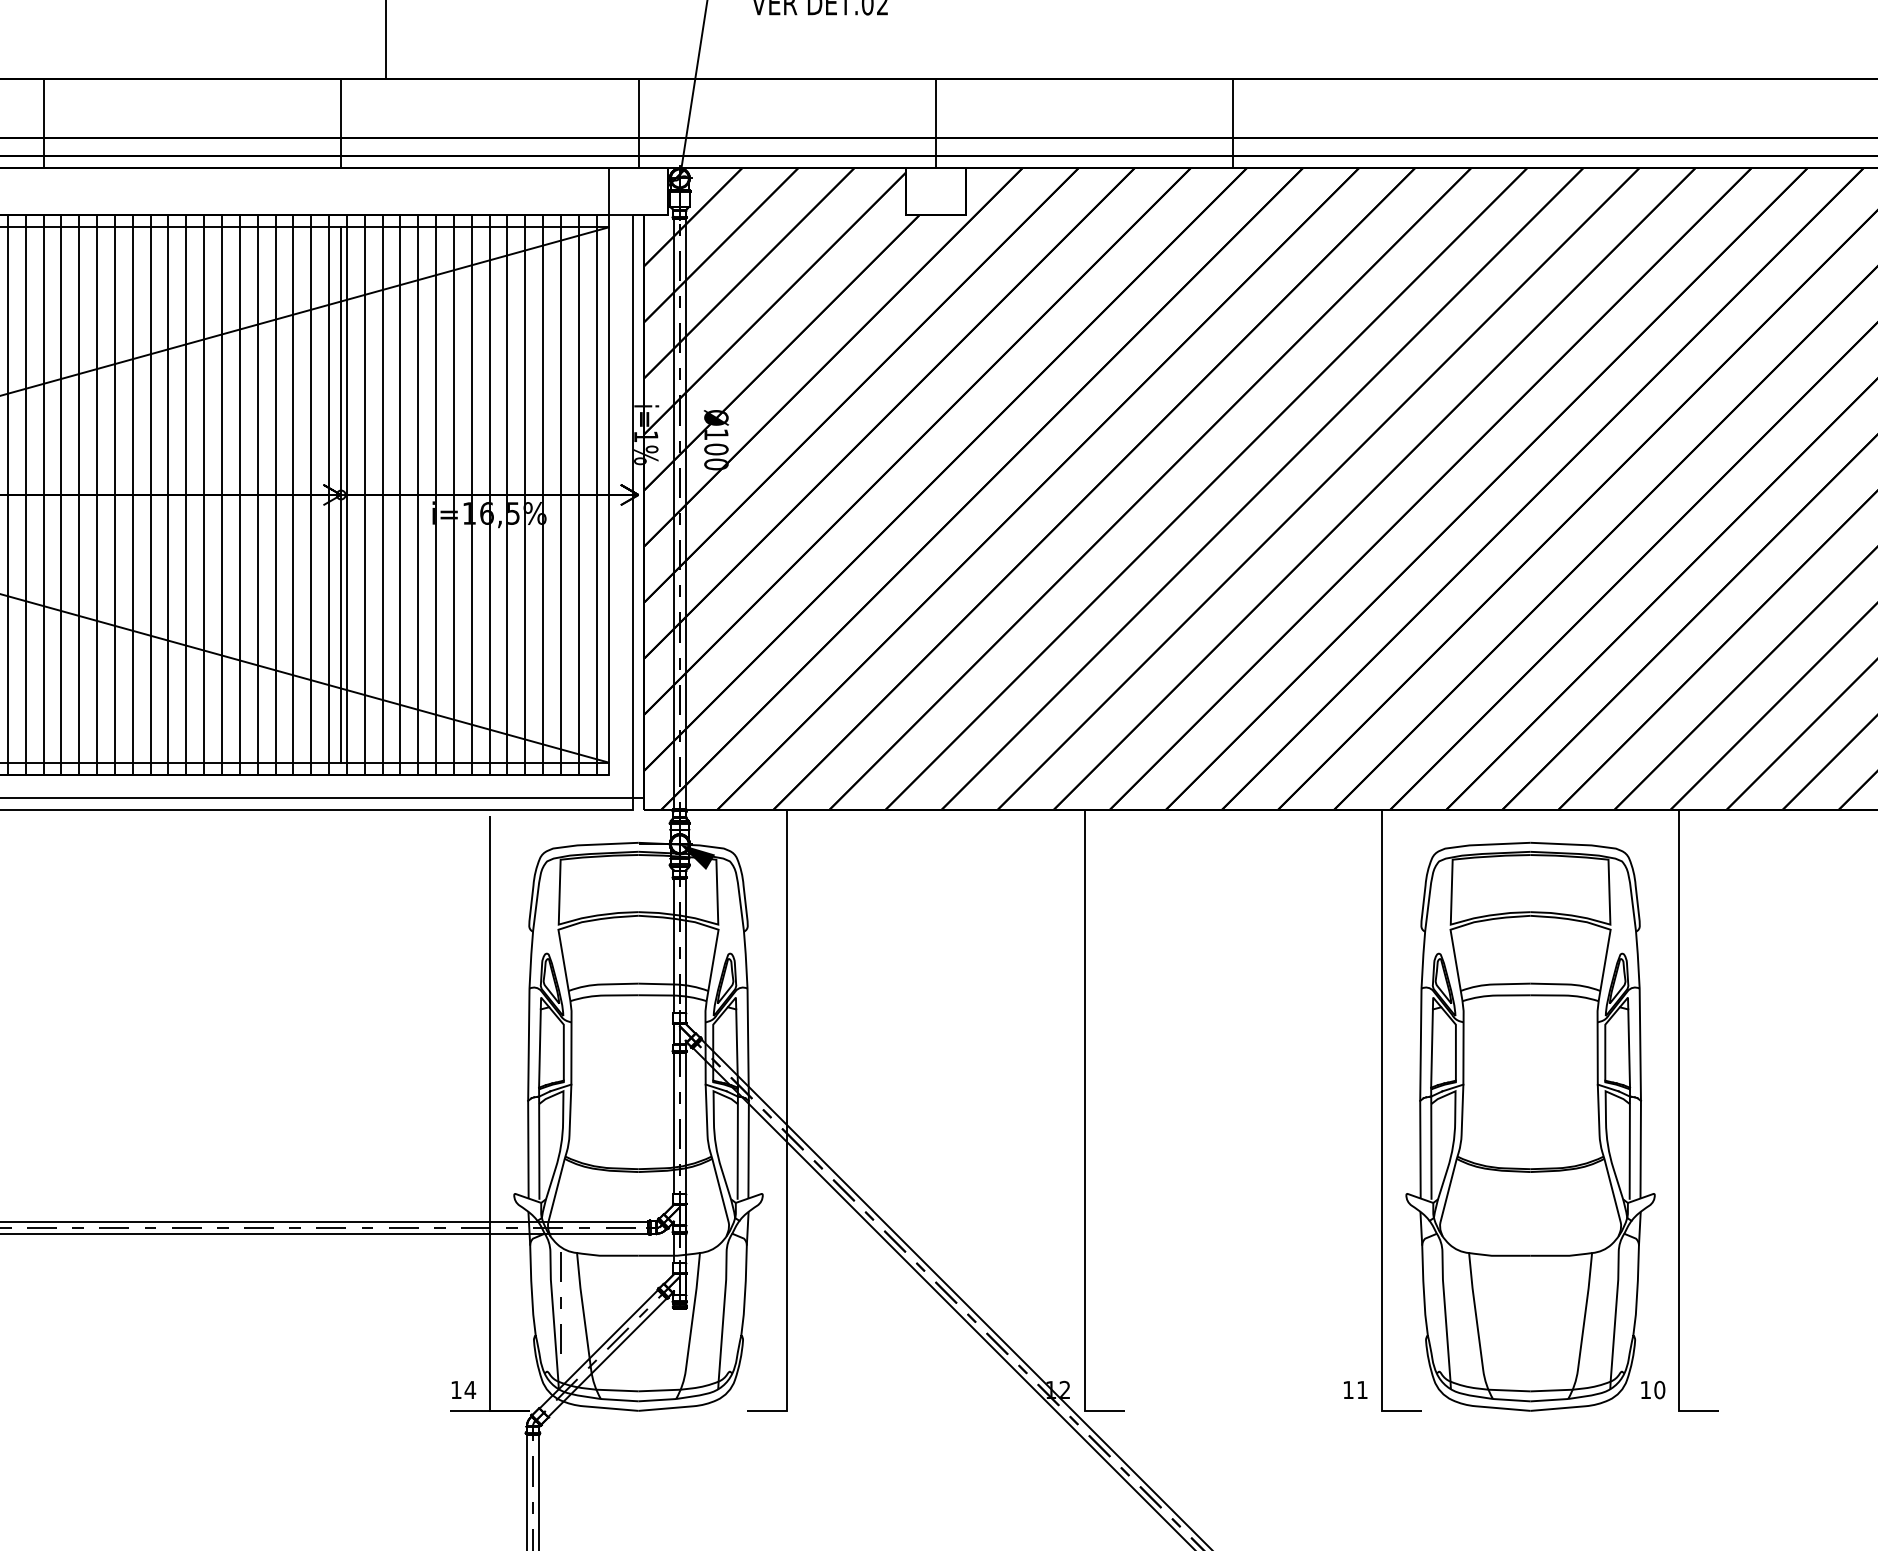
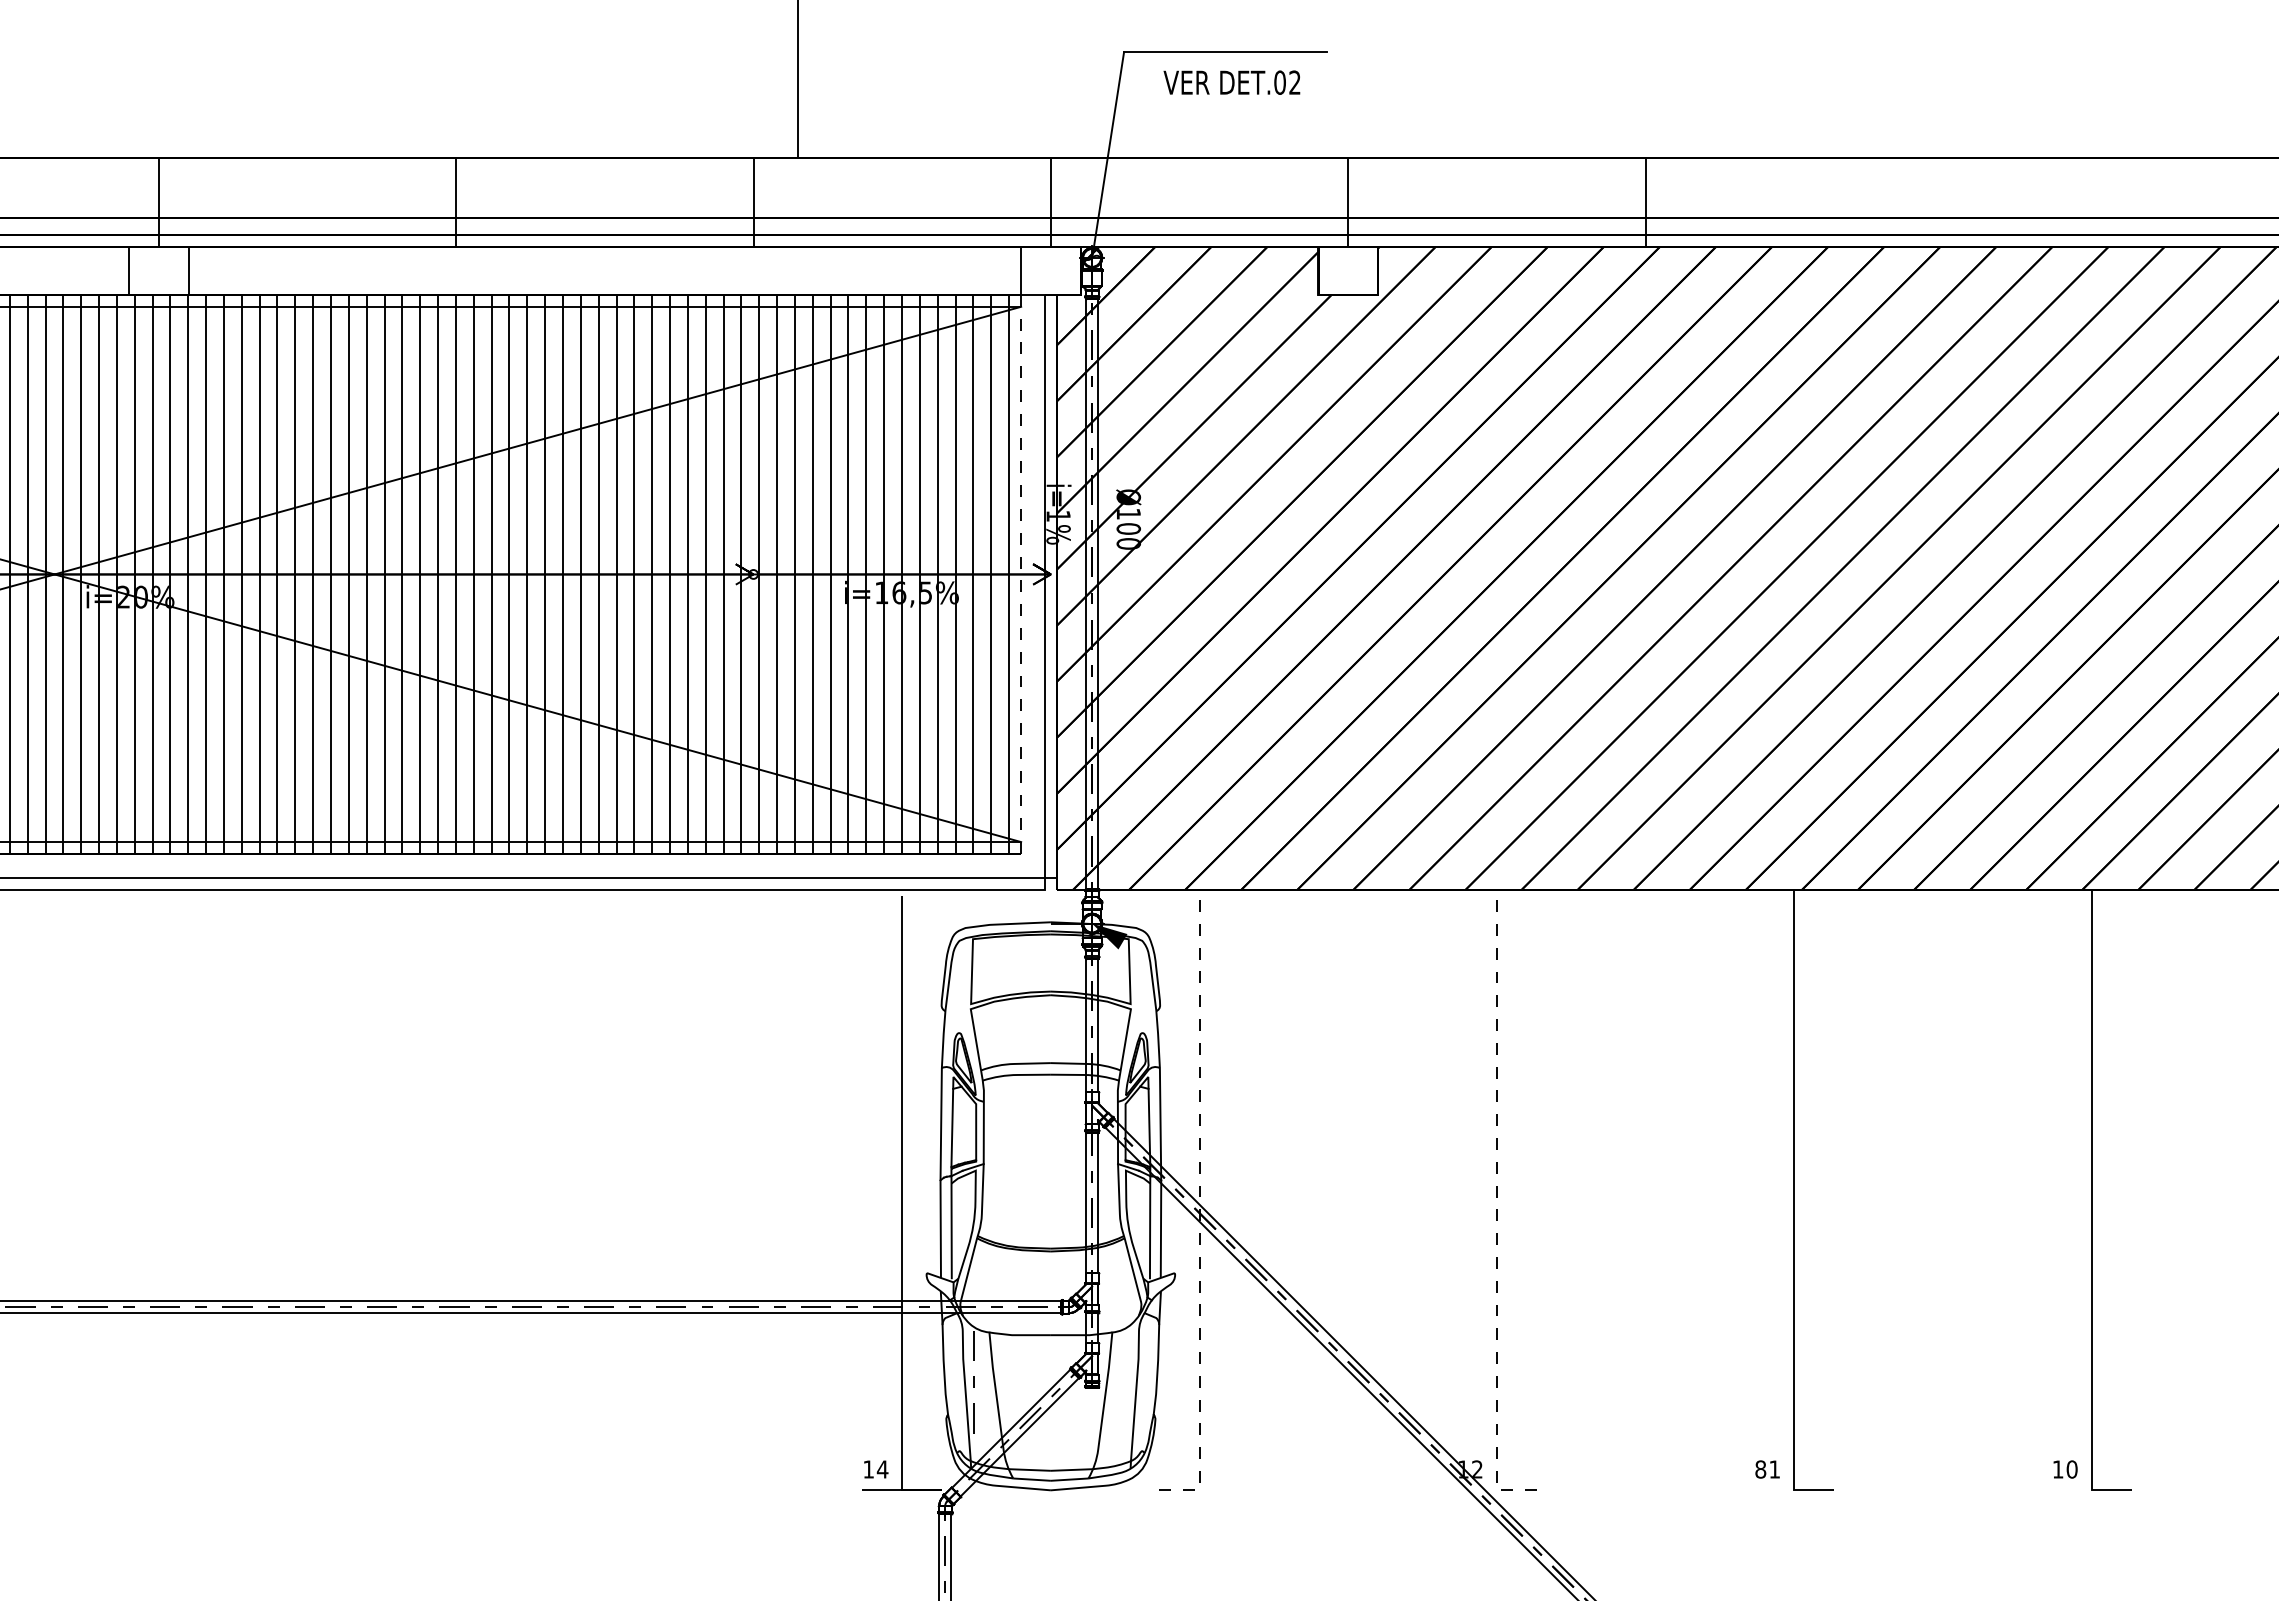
line: (341, 495) -> (753, 574), removed
line: (609, 495) -> (1021, 574), solid -> dashed
part: (1530, 1127) -> (1942, 1206), removed
line: (787, 1131) -> (1199, 1210), solid -> dashed
line: (1084, 1131) -> (1496, 1210), solid -> dashed
text: (1348, 1390) -> (1760, 1469), 11 -> 81

